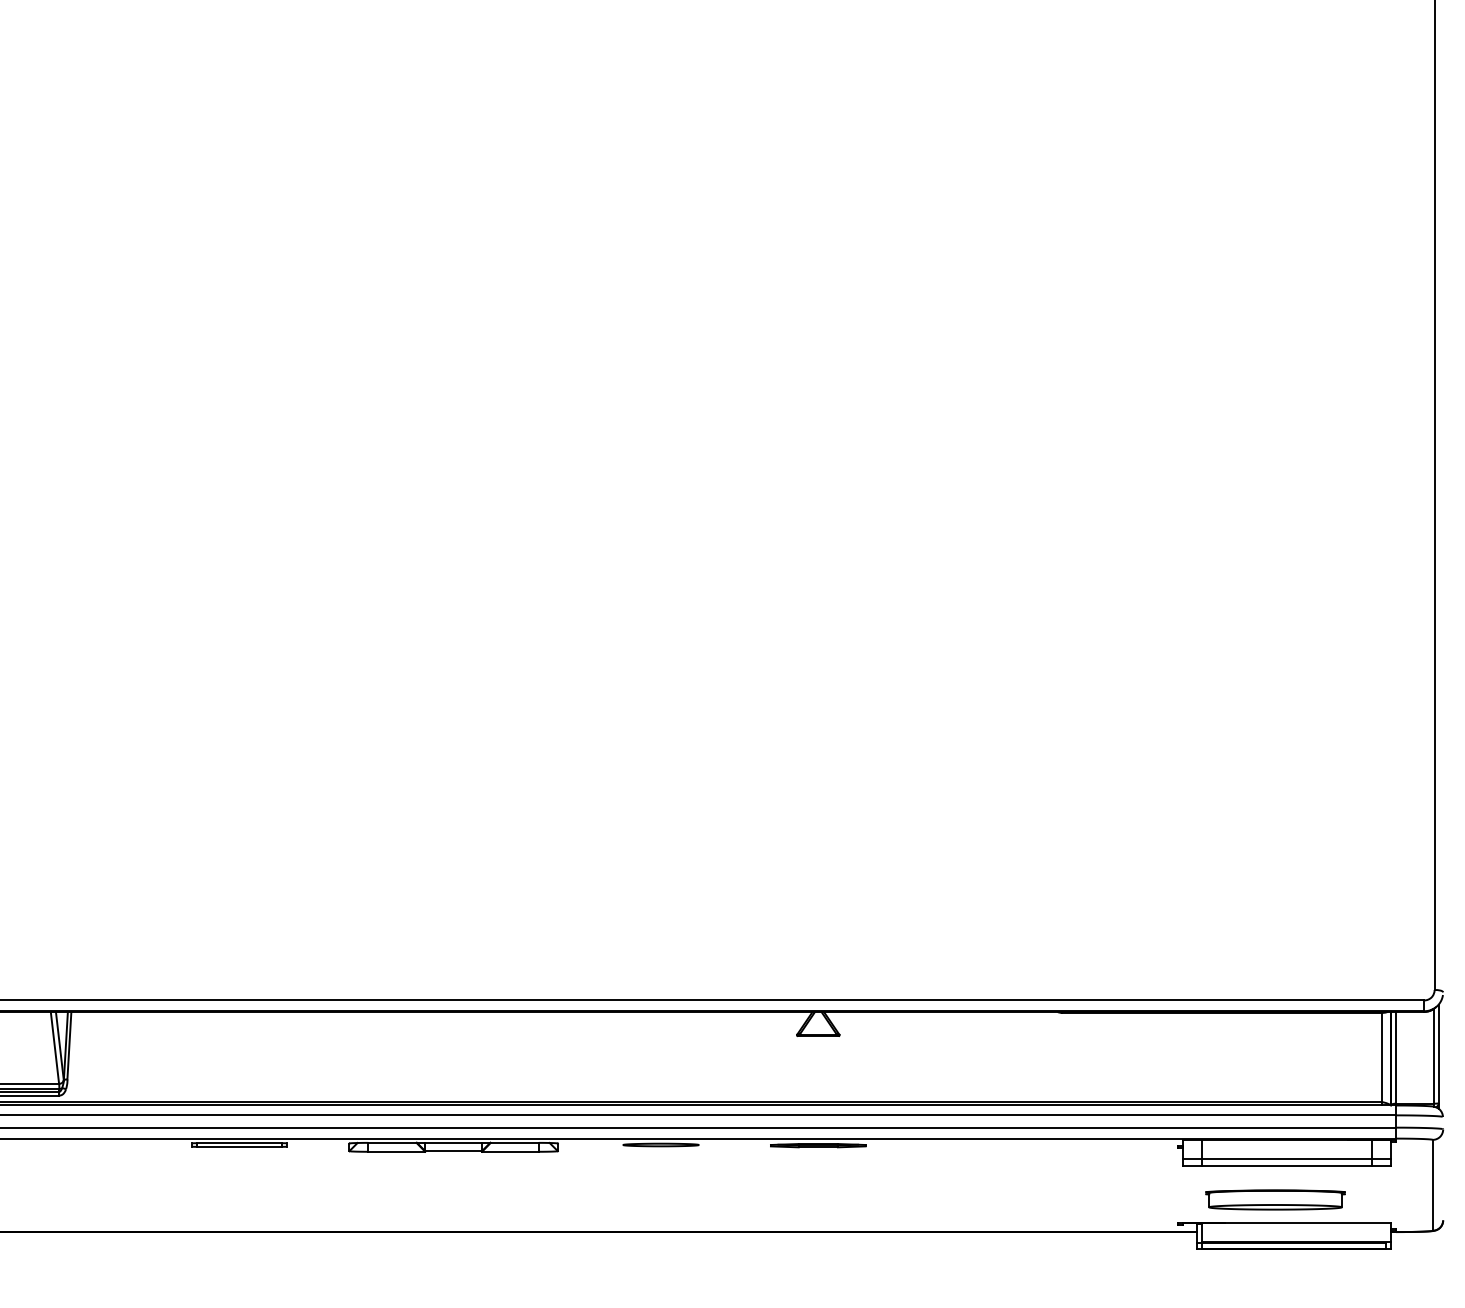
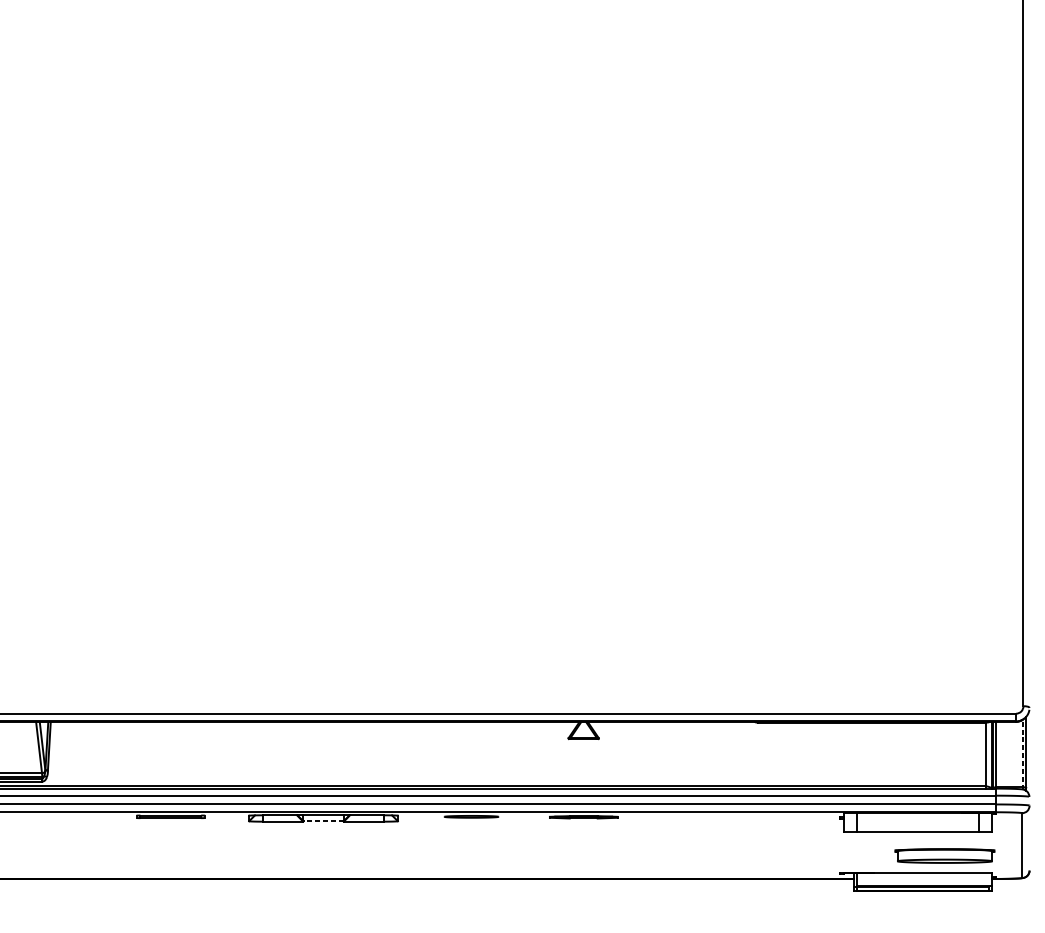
line: (1433, 1057) -> (1022, 754), solid -> dashed
line: (453, 1151) -> (323, 821), solid -> dashed
line: (1286, 1159) -> (917, 827), removed
part: (1275, 1199) -> (944, 855), moved

